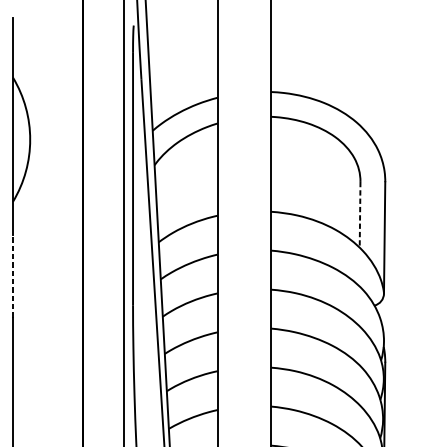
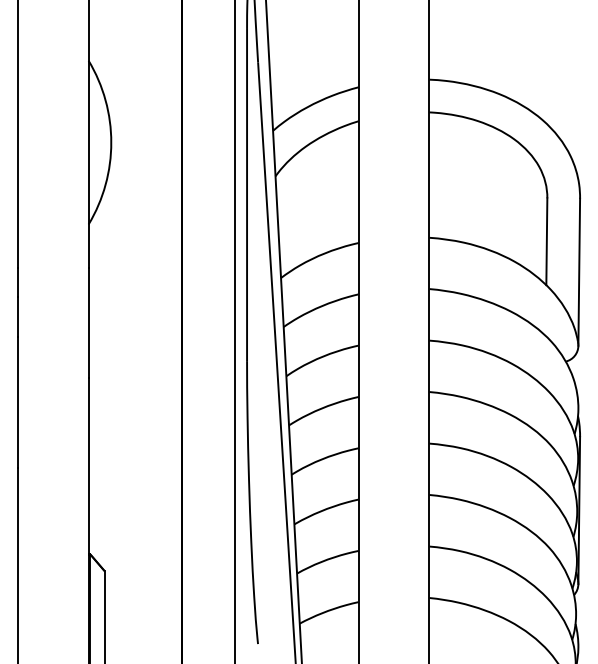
line: (359, 215) -> (546, 242), dashed -> solid
line: (12, 276) -> (88, 323), dashed -> solid

